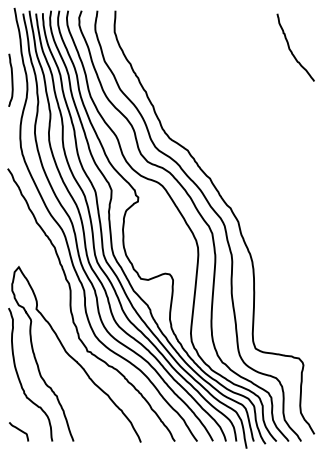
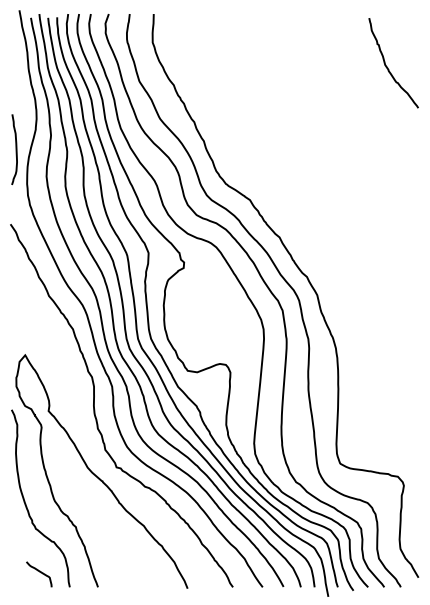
curve: (11, 80) -> (15, 149), moved
curve: (19, 430) -> (39, 572), moved

